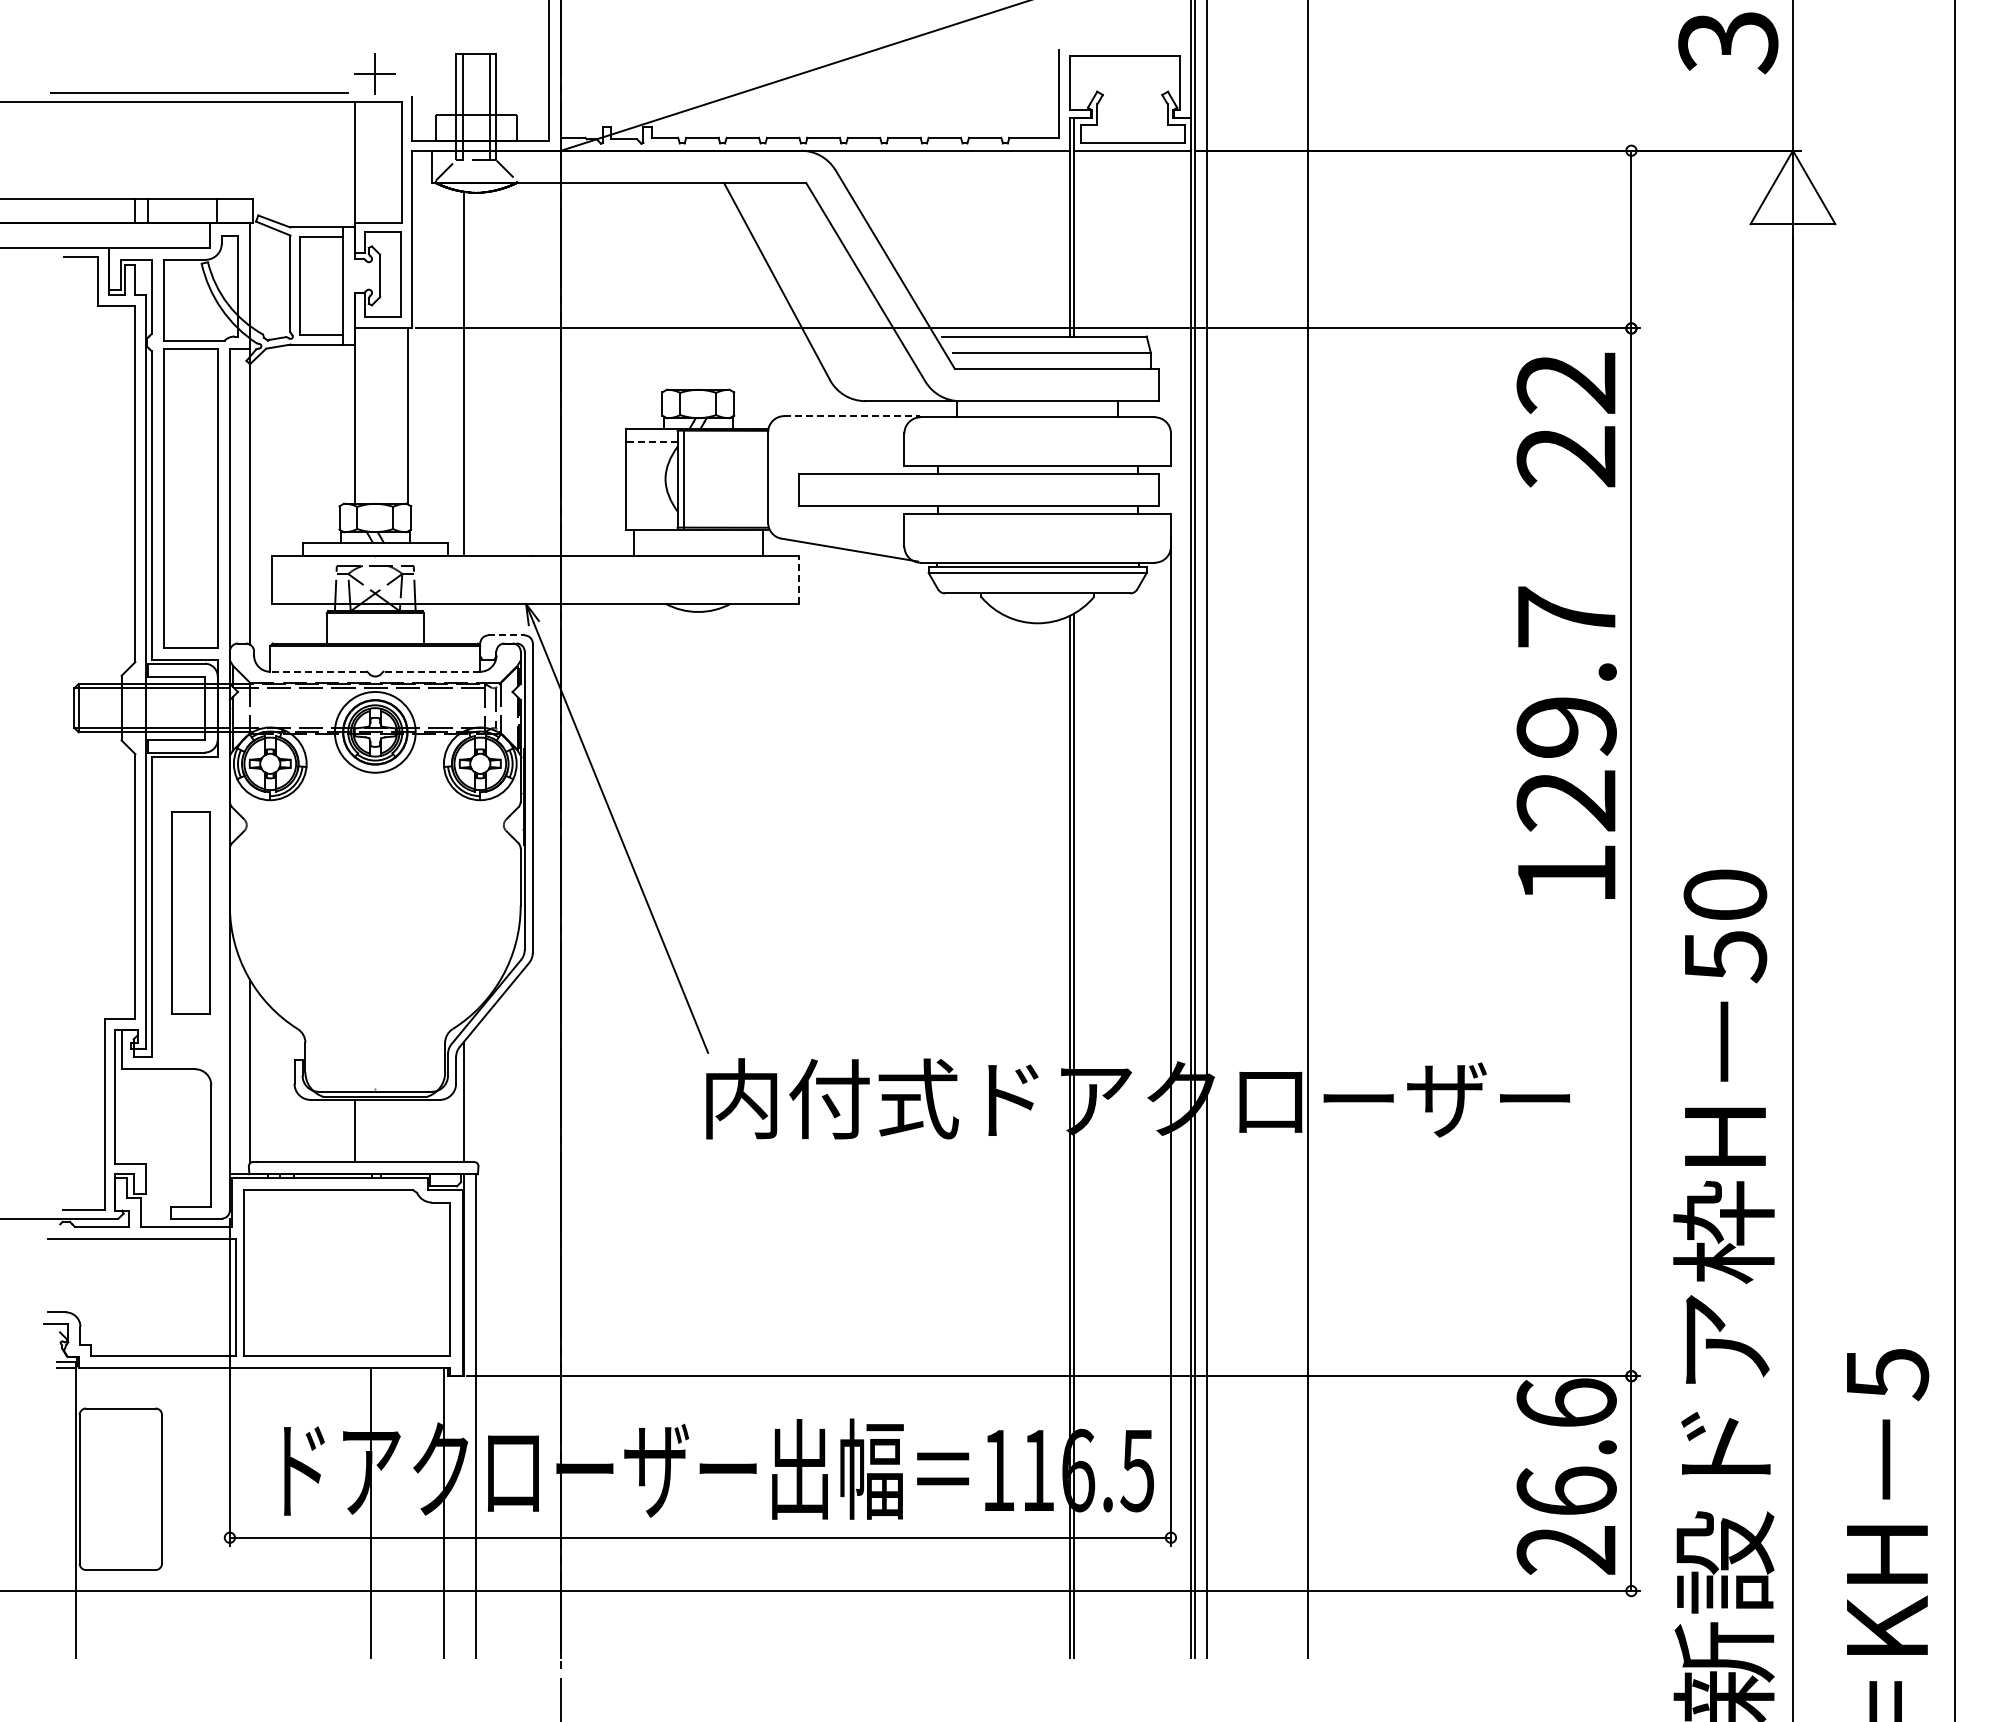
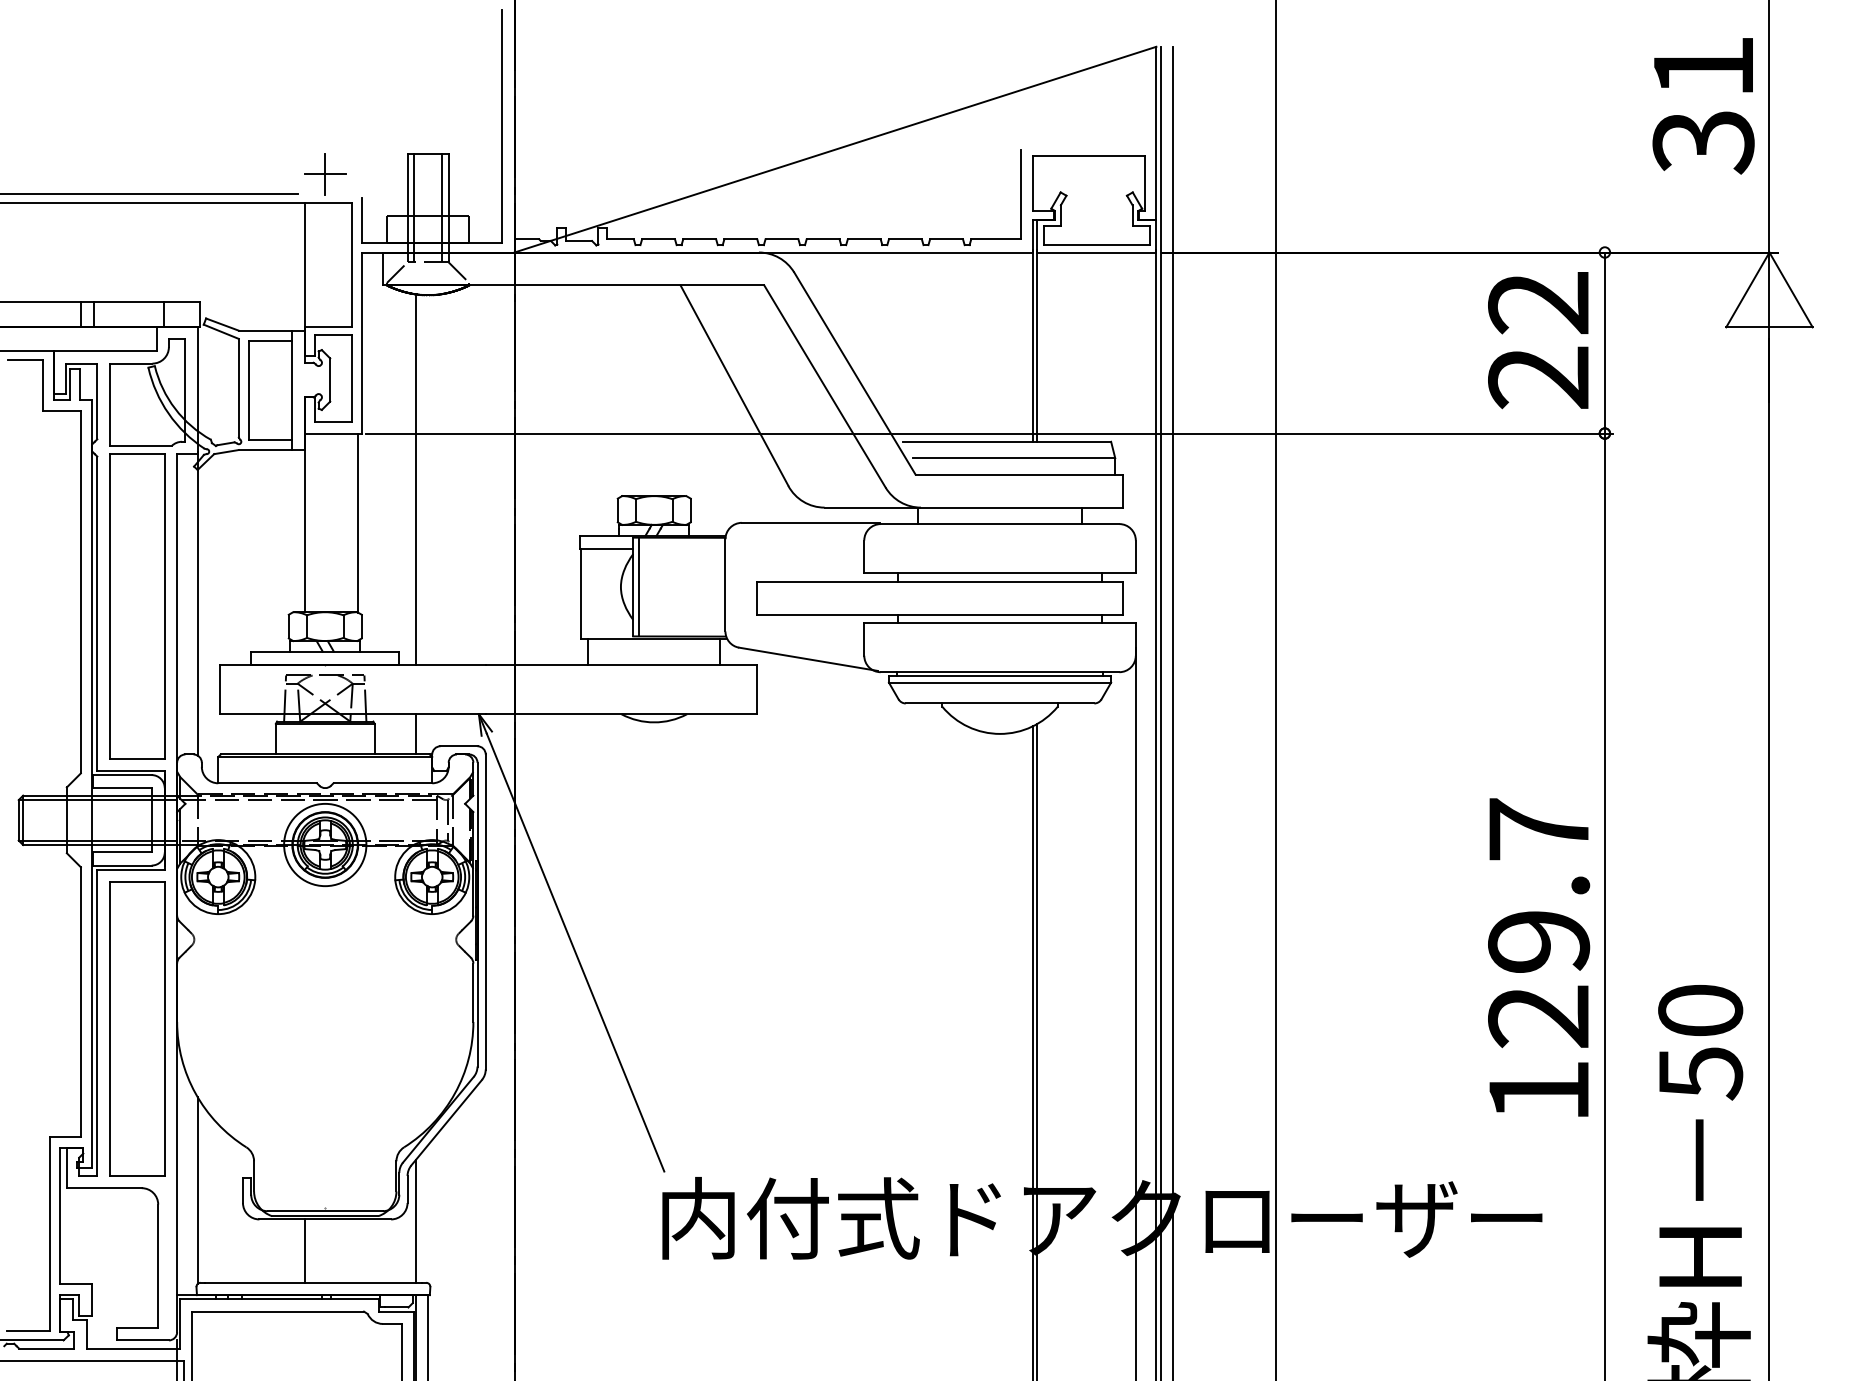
line: (852, 416) -> (811, 523), dashed -> solid
text: (1565, 419) -> (1537, 339), moved
line: (651, 441) -> (606, 548), dashed -> solid
line: (799, 579) -> (757, 689), dashed -> solid
line: (464, 623) -> (416, 734), added
line: (507, 635) -> (459, 746), dashed -> solid
line: (318, 671) -> (267, 783), dashed -> solid
line: (431, 671) -> (382, 783), dashed -> solid
text: (1566, 742) -> (1538, 957), moved
part: (190, 912) -> (137, 1028), size x1.43

